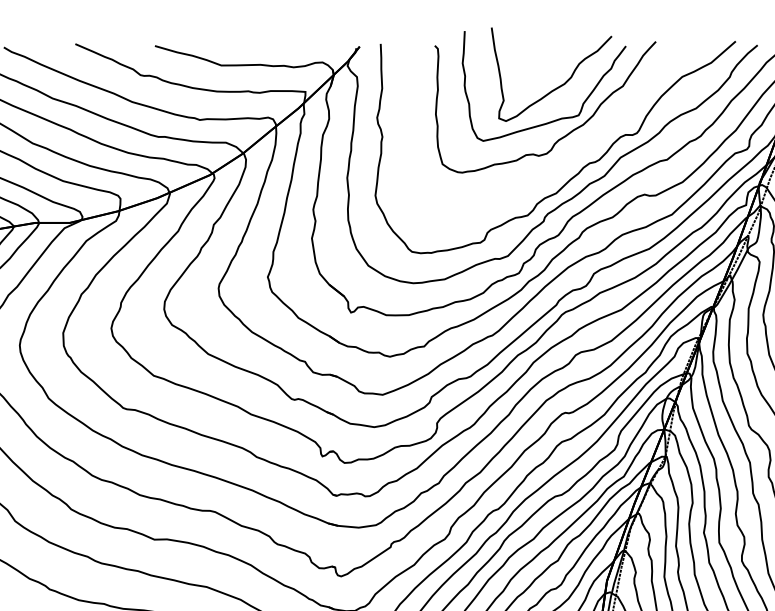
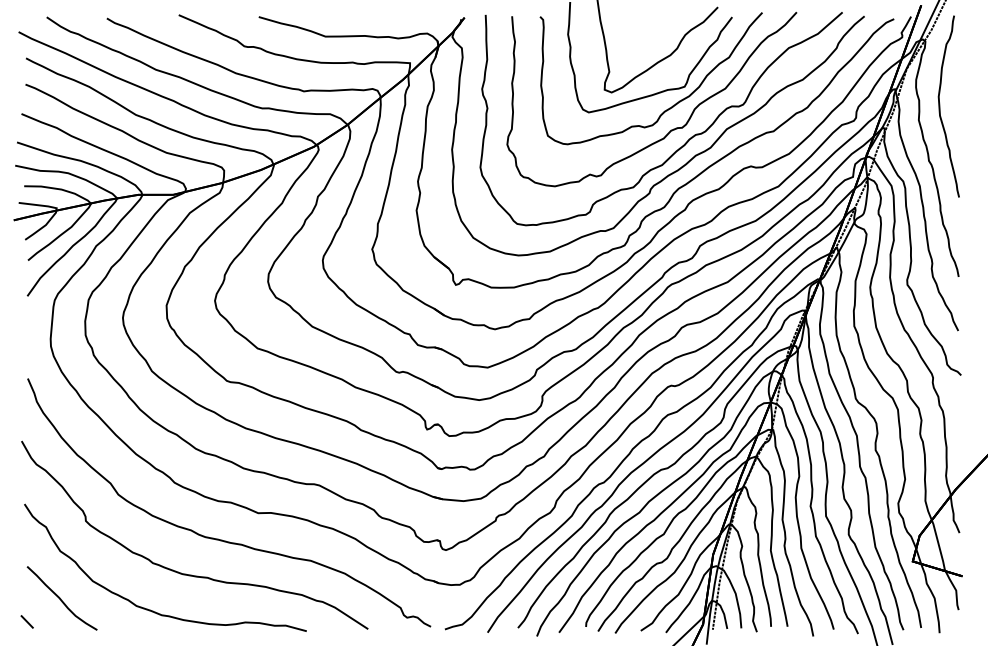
curve: (565, 157) -> (671, 129), added

